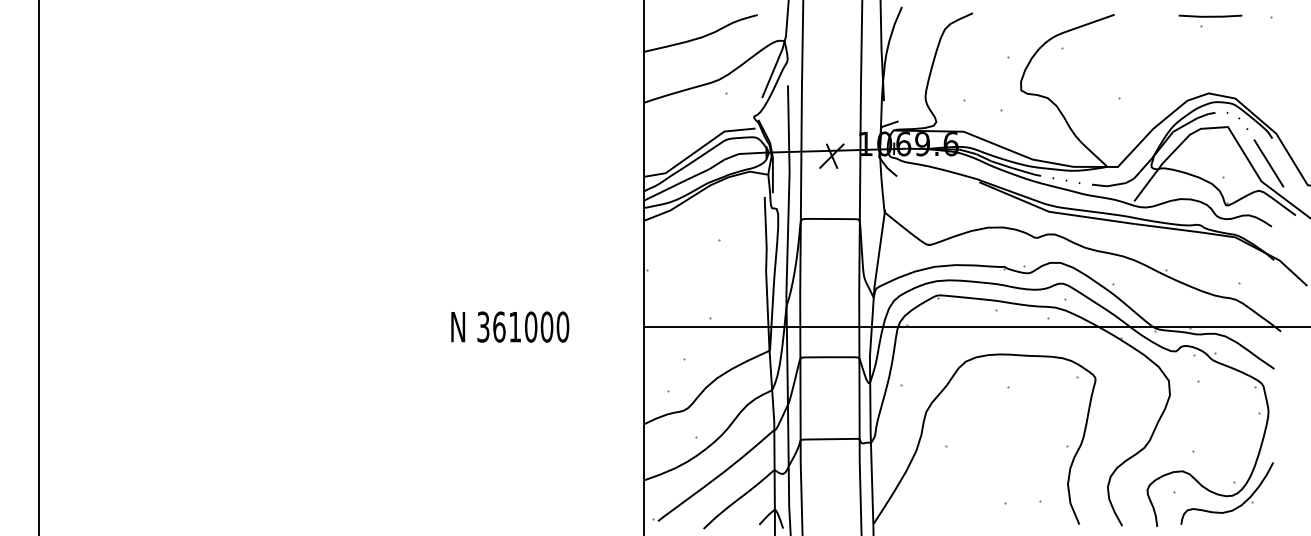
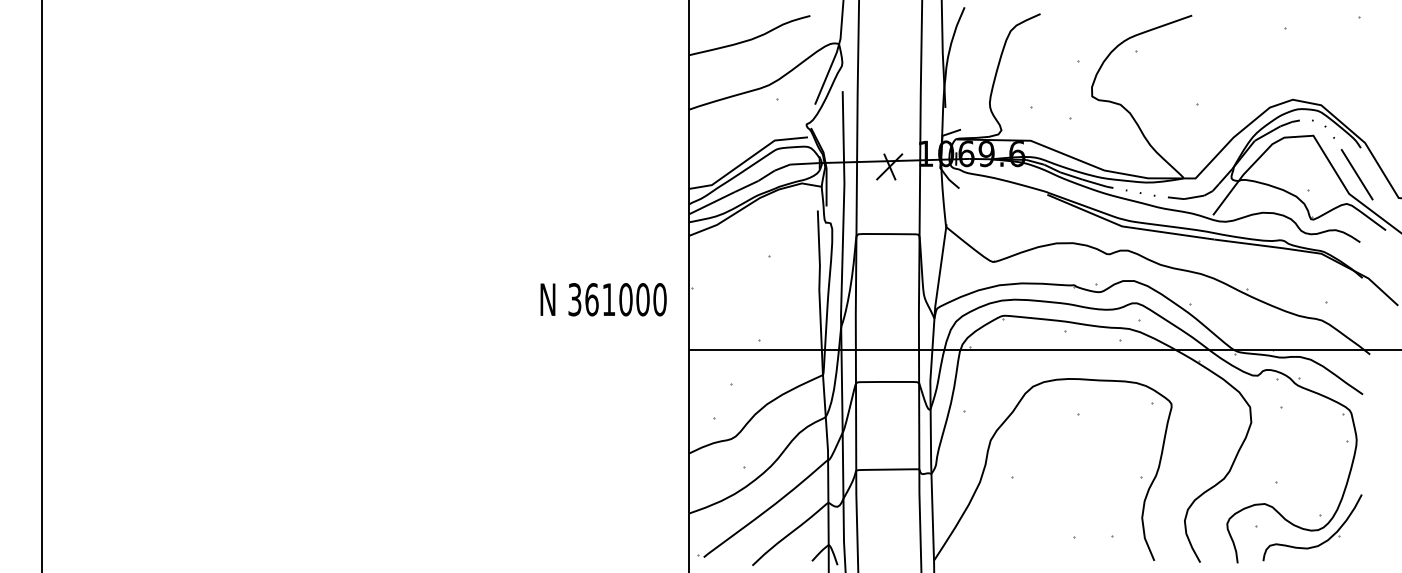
line: (1210, 15) -> (1294, 16), removed
text: (510, 326) -> (603, 299), moved

